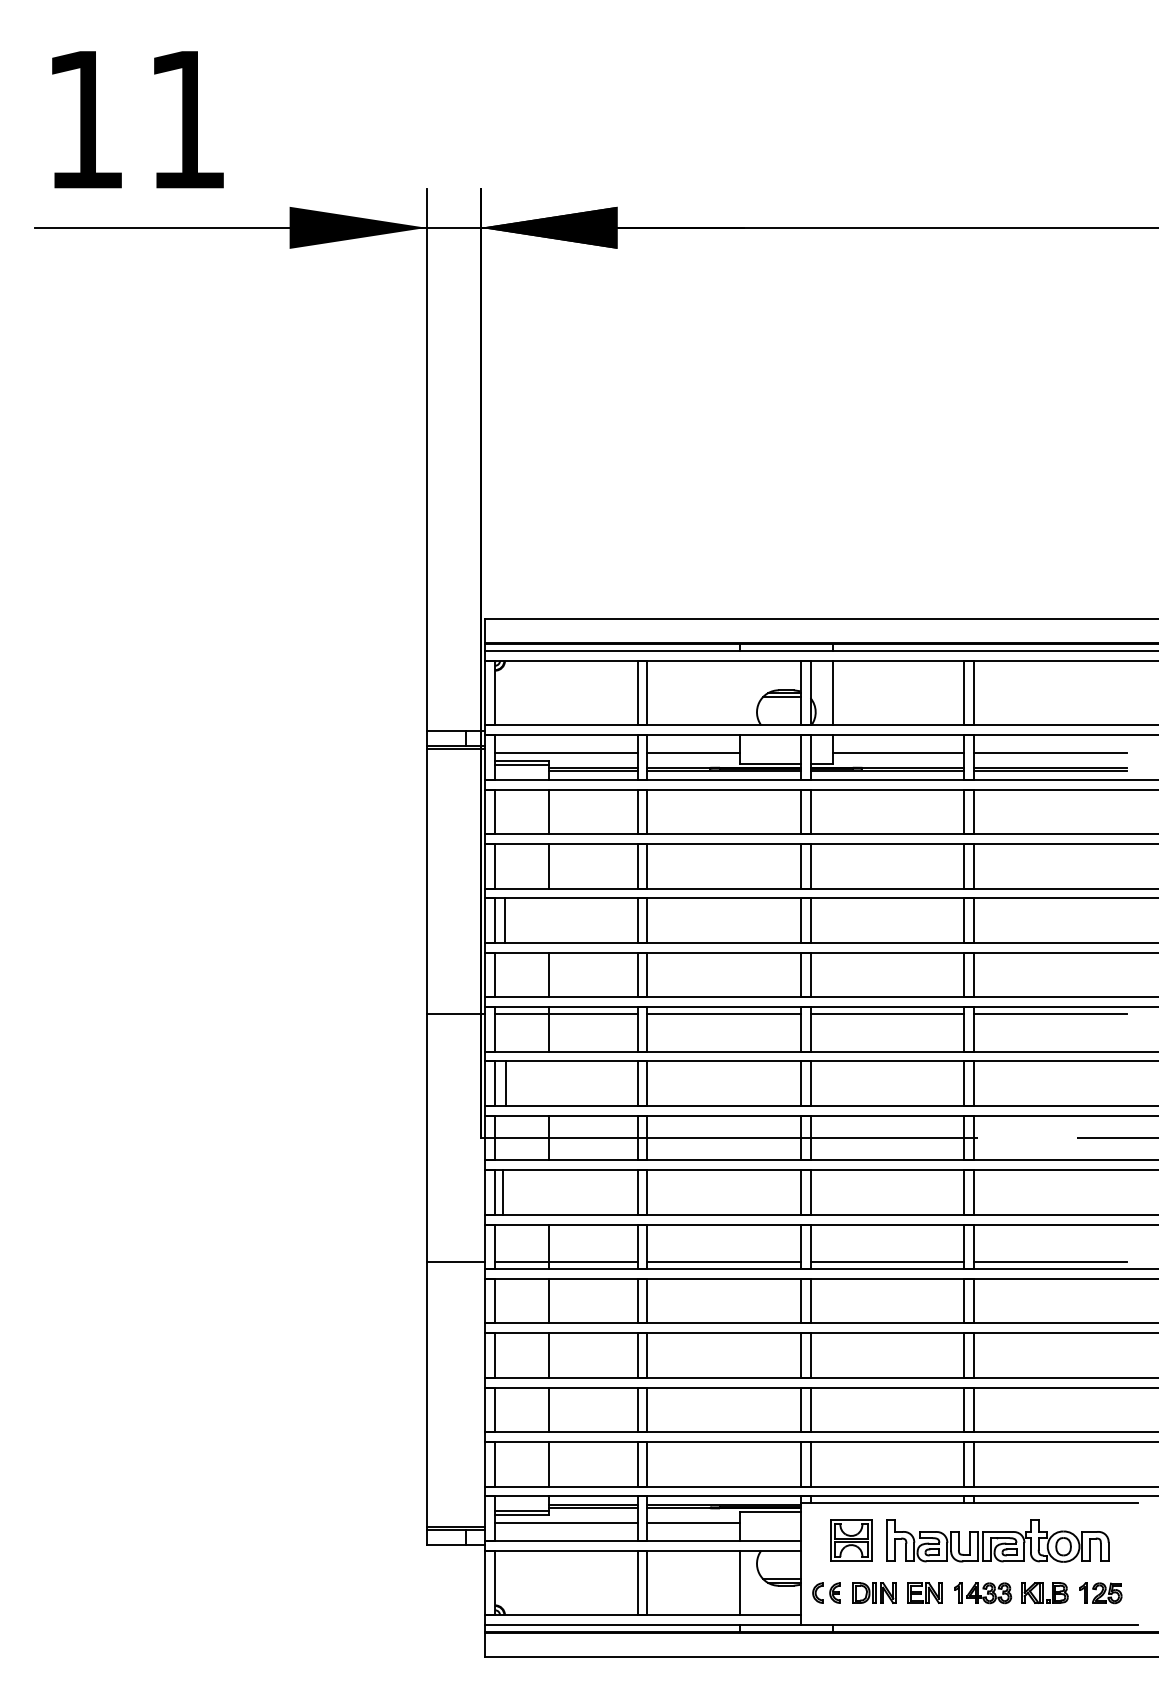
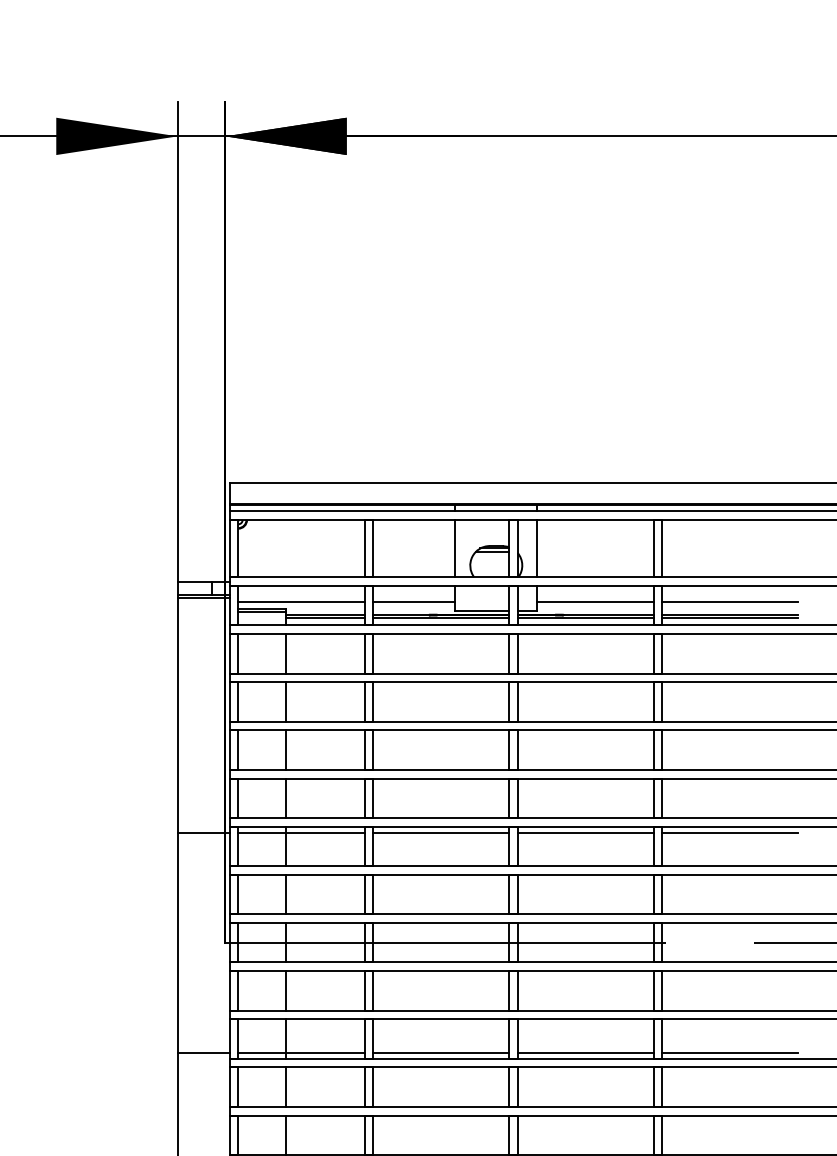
line: (739, 692) -> (454, 548), added
line: (505, 920) -> (286, 749), moved
line: (506, 1083) -> (286, 894), moved
line: (503, 1192) -> (286, 990), moved

